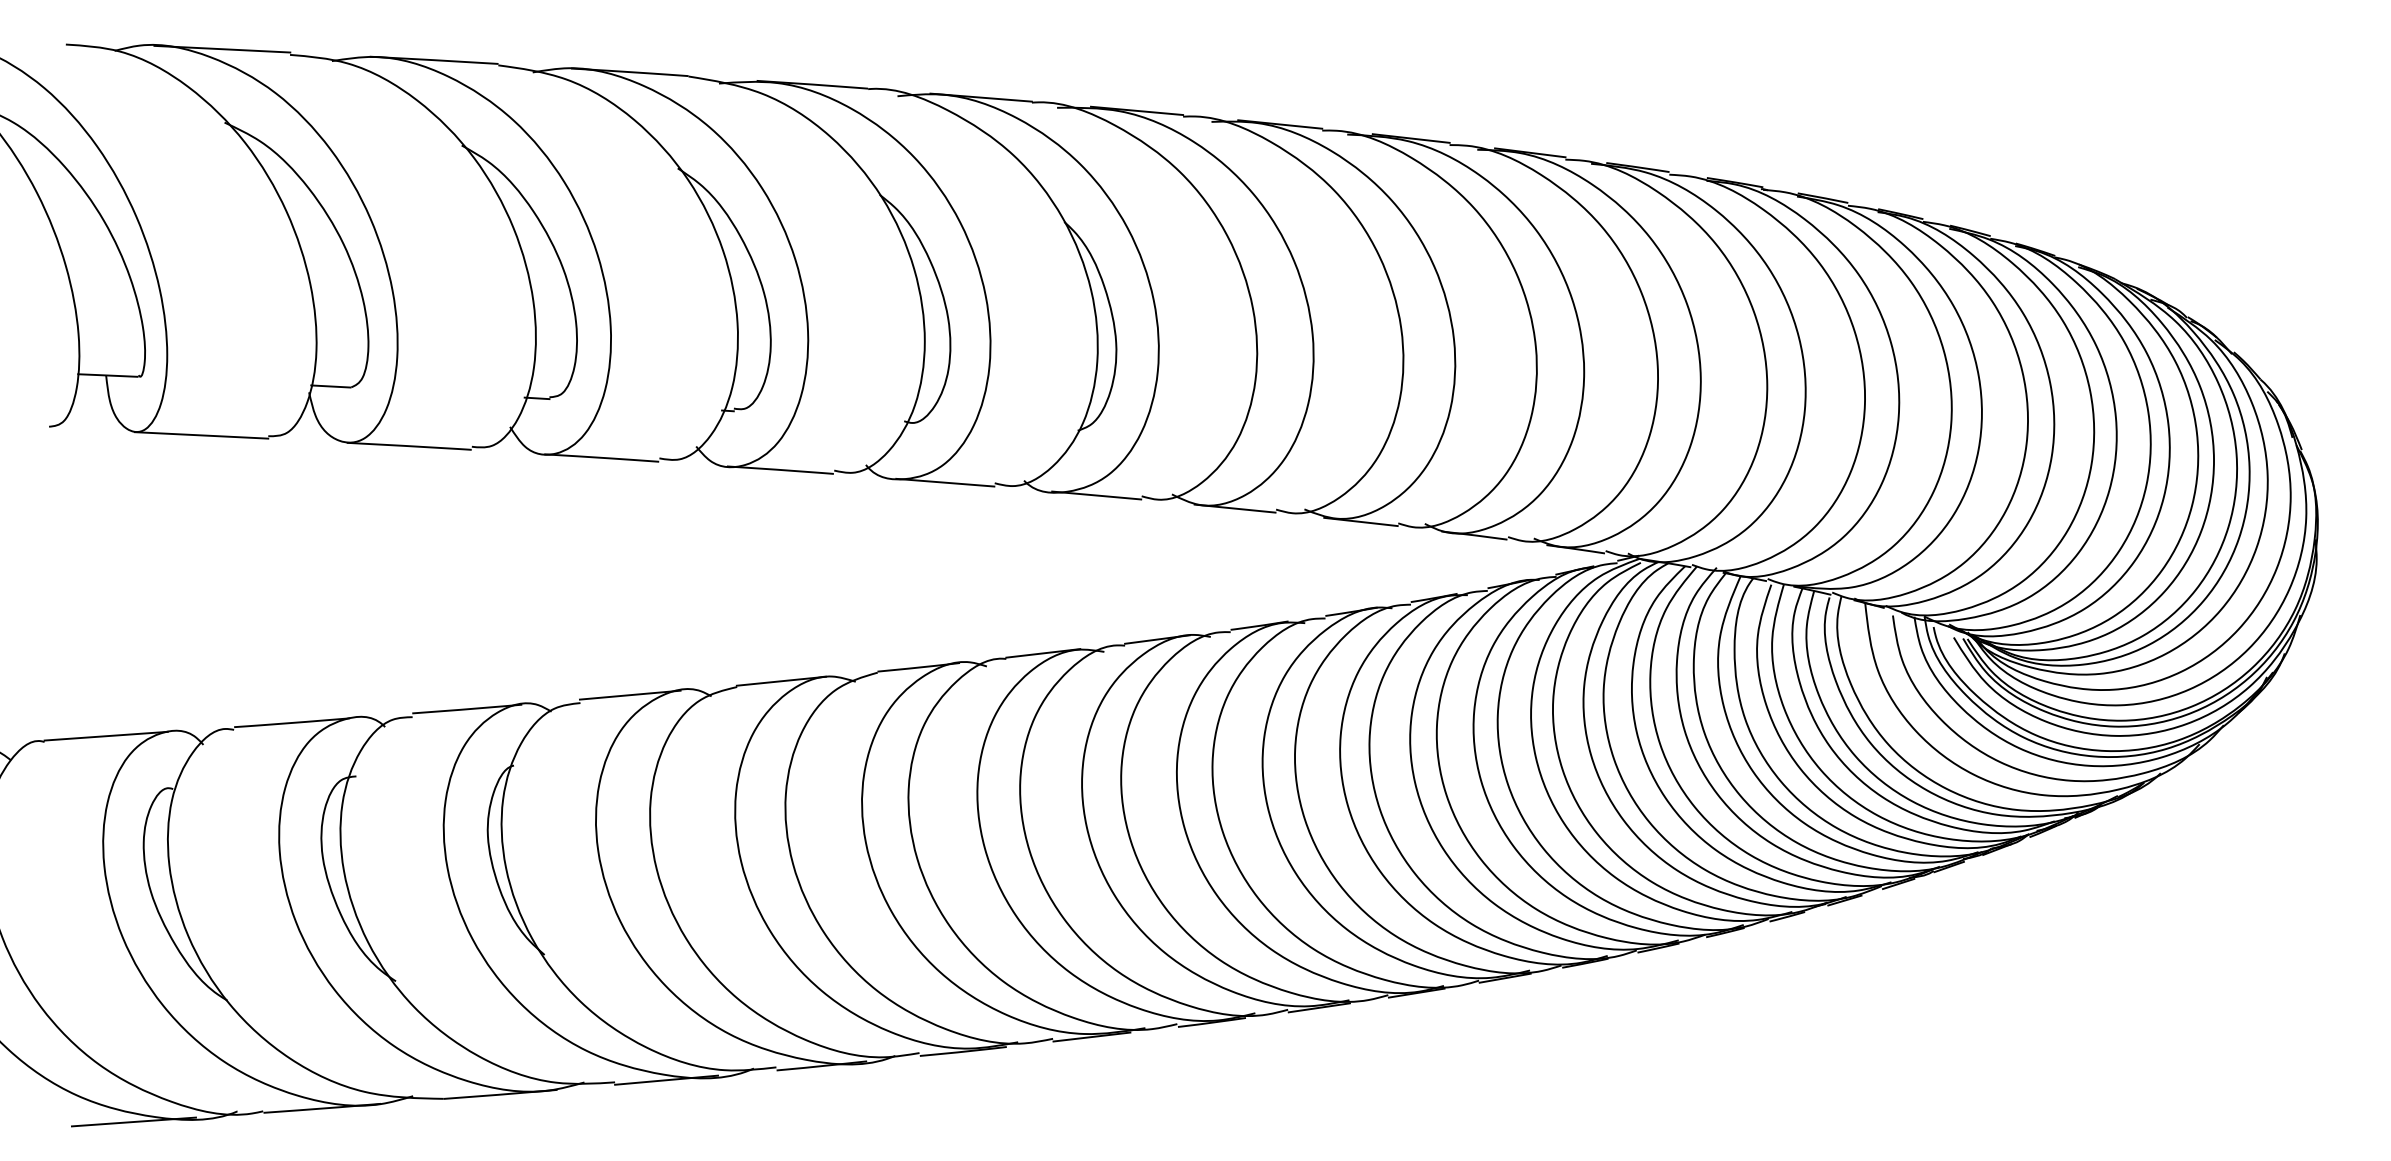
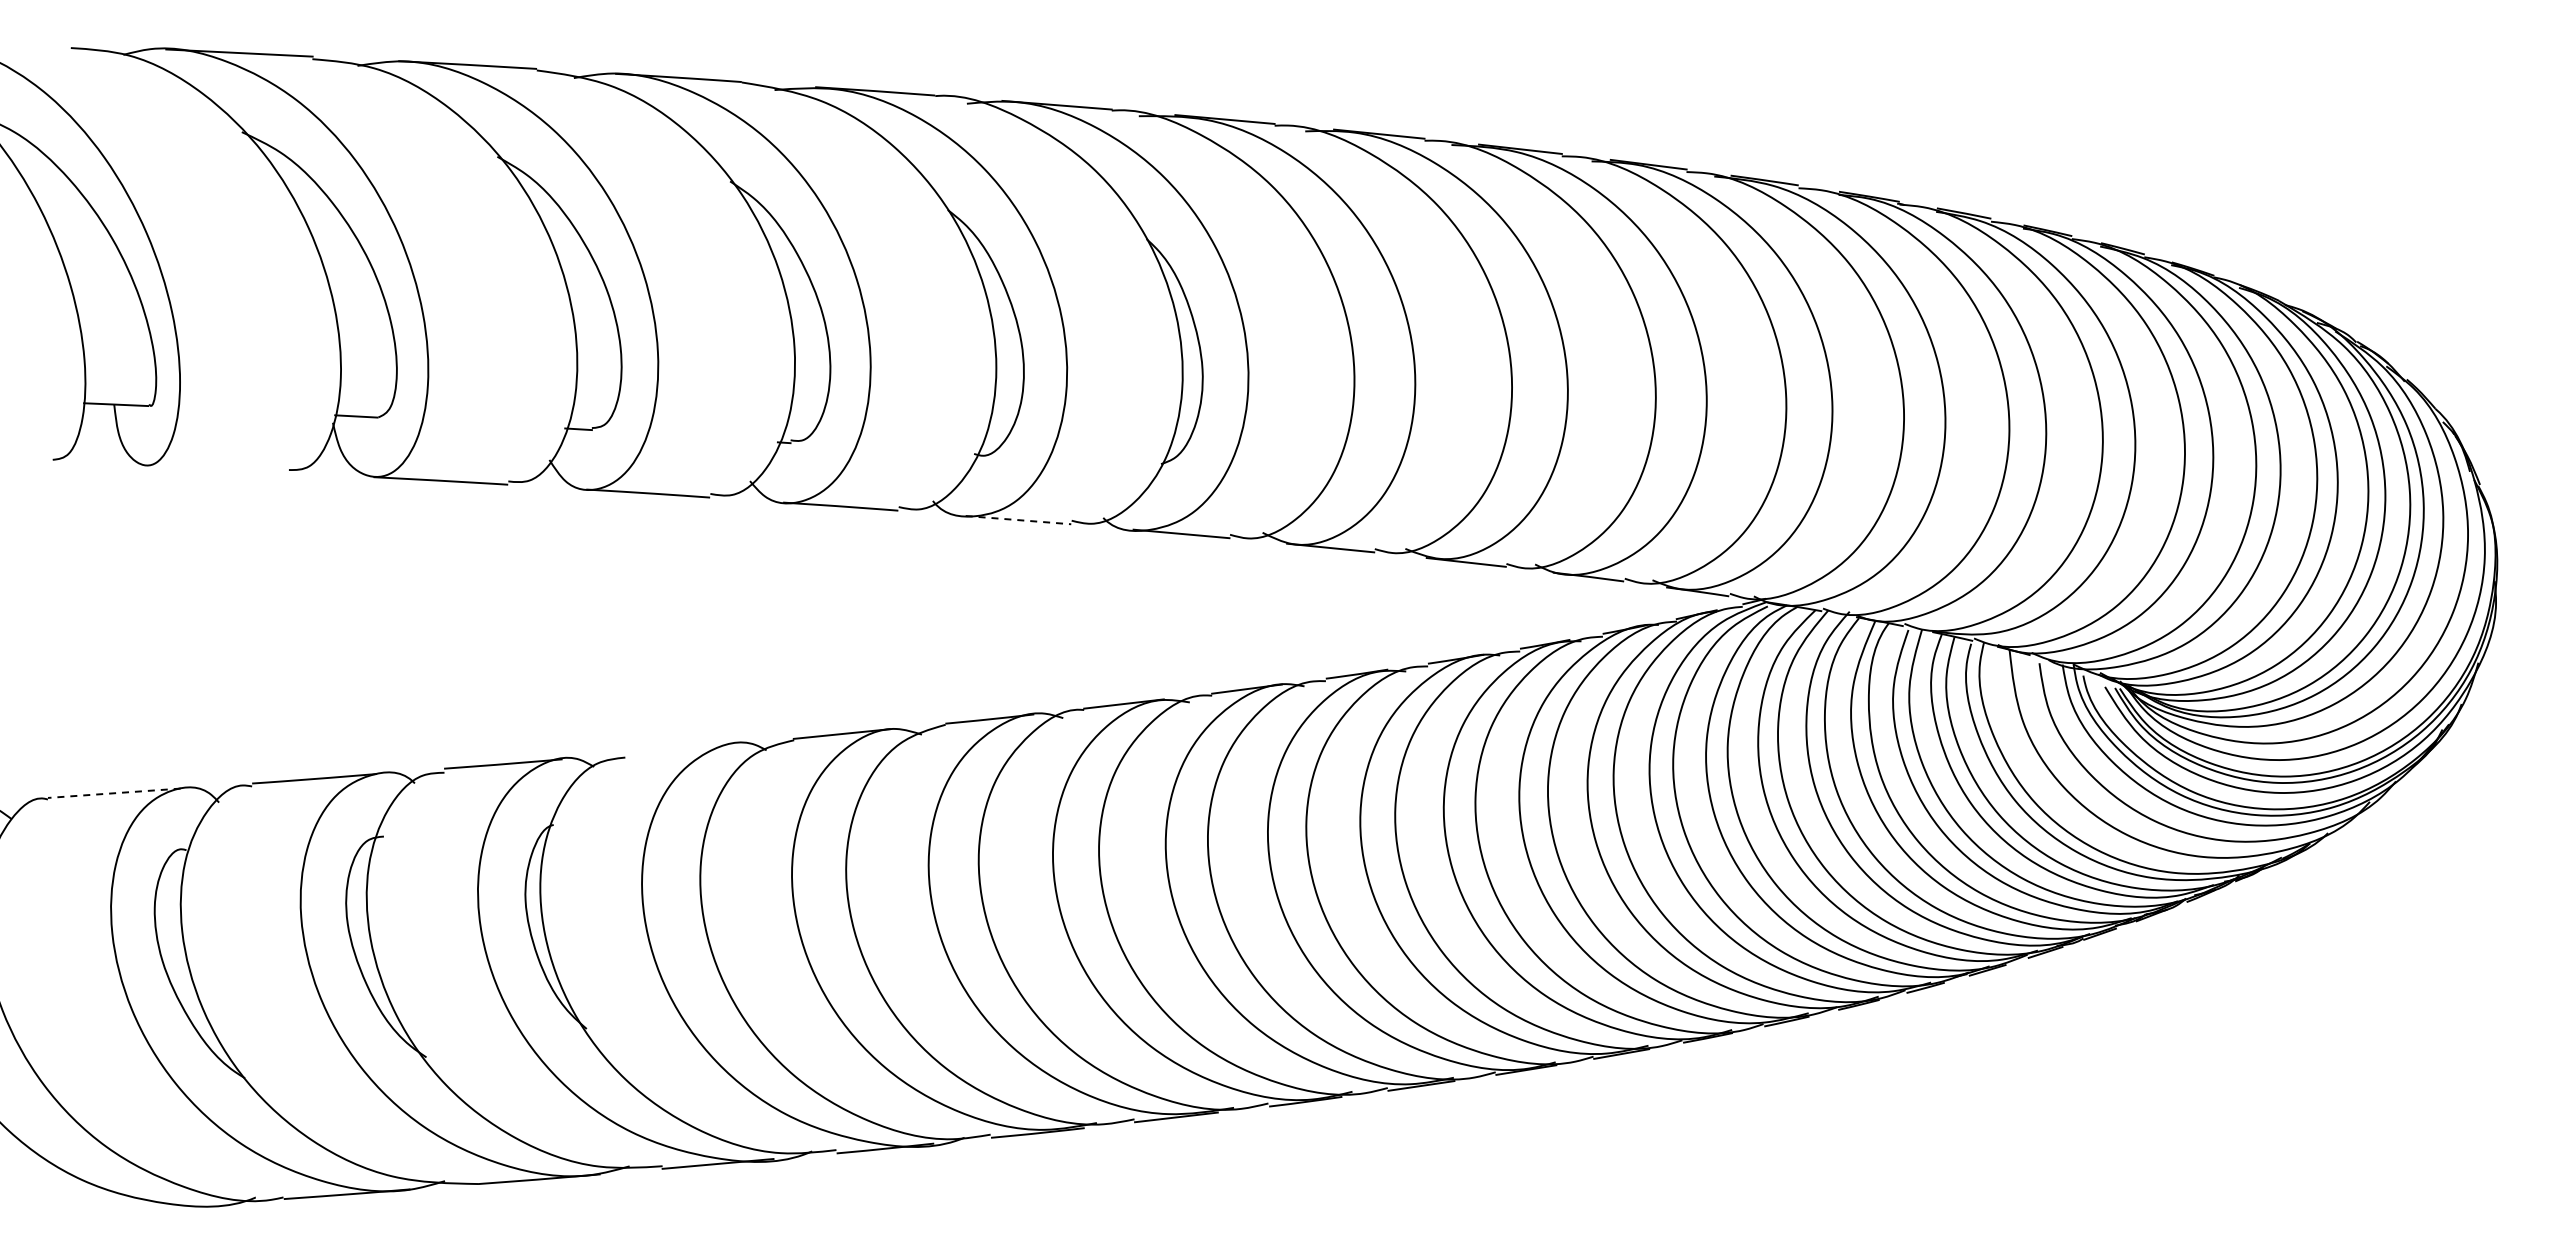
line: (201, 434) -> (216, 468), removed
line: (945, 483) -> (1018, 520), solid -> dashed
line: (629, 694) -> (678, 748), removed
line: (106, 736) -> (114, 793), solid -> dashed
line: (134, 1121) -> (144, 1208), removed

